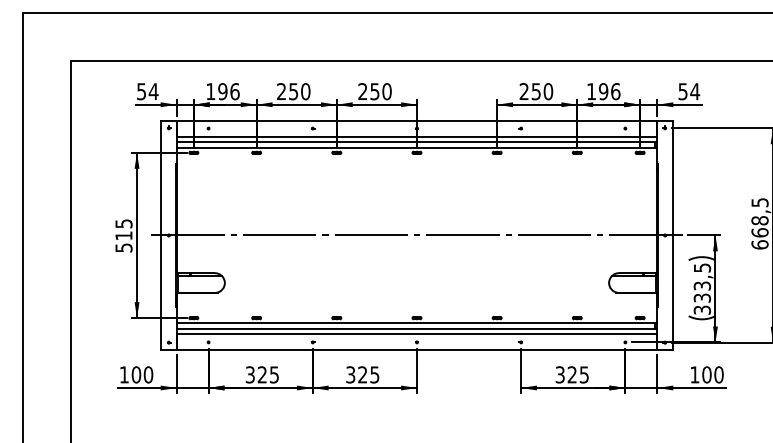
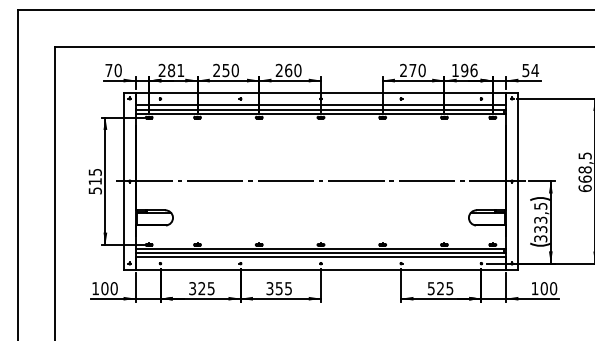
text: (147, 91) -> (113, 70), 54 -> 70
text: (222, 91) -> (171, 70), 196 -> 281
text: (374, 91) -> (288, 70), 250 -> 260
text: (535, 91) -> (412, 70), 250 -> 270
text: (361, 374) -> (278, 288), 325 -> 355
text: (560, 374) -> (431, 288), 325 -> 525

